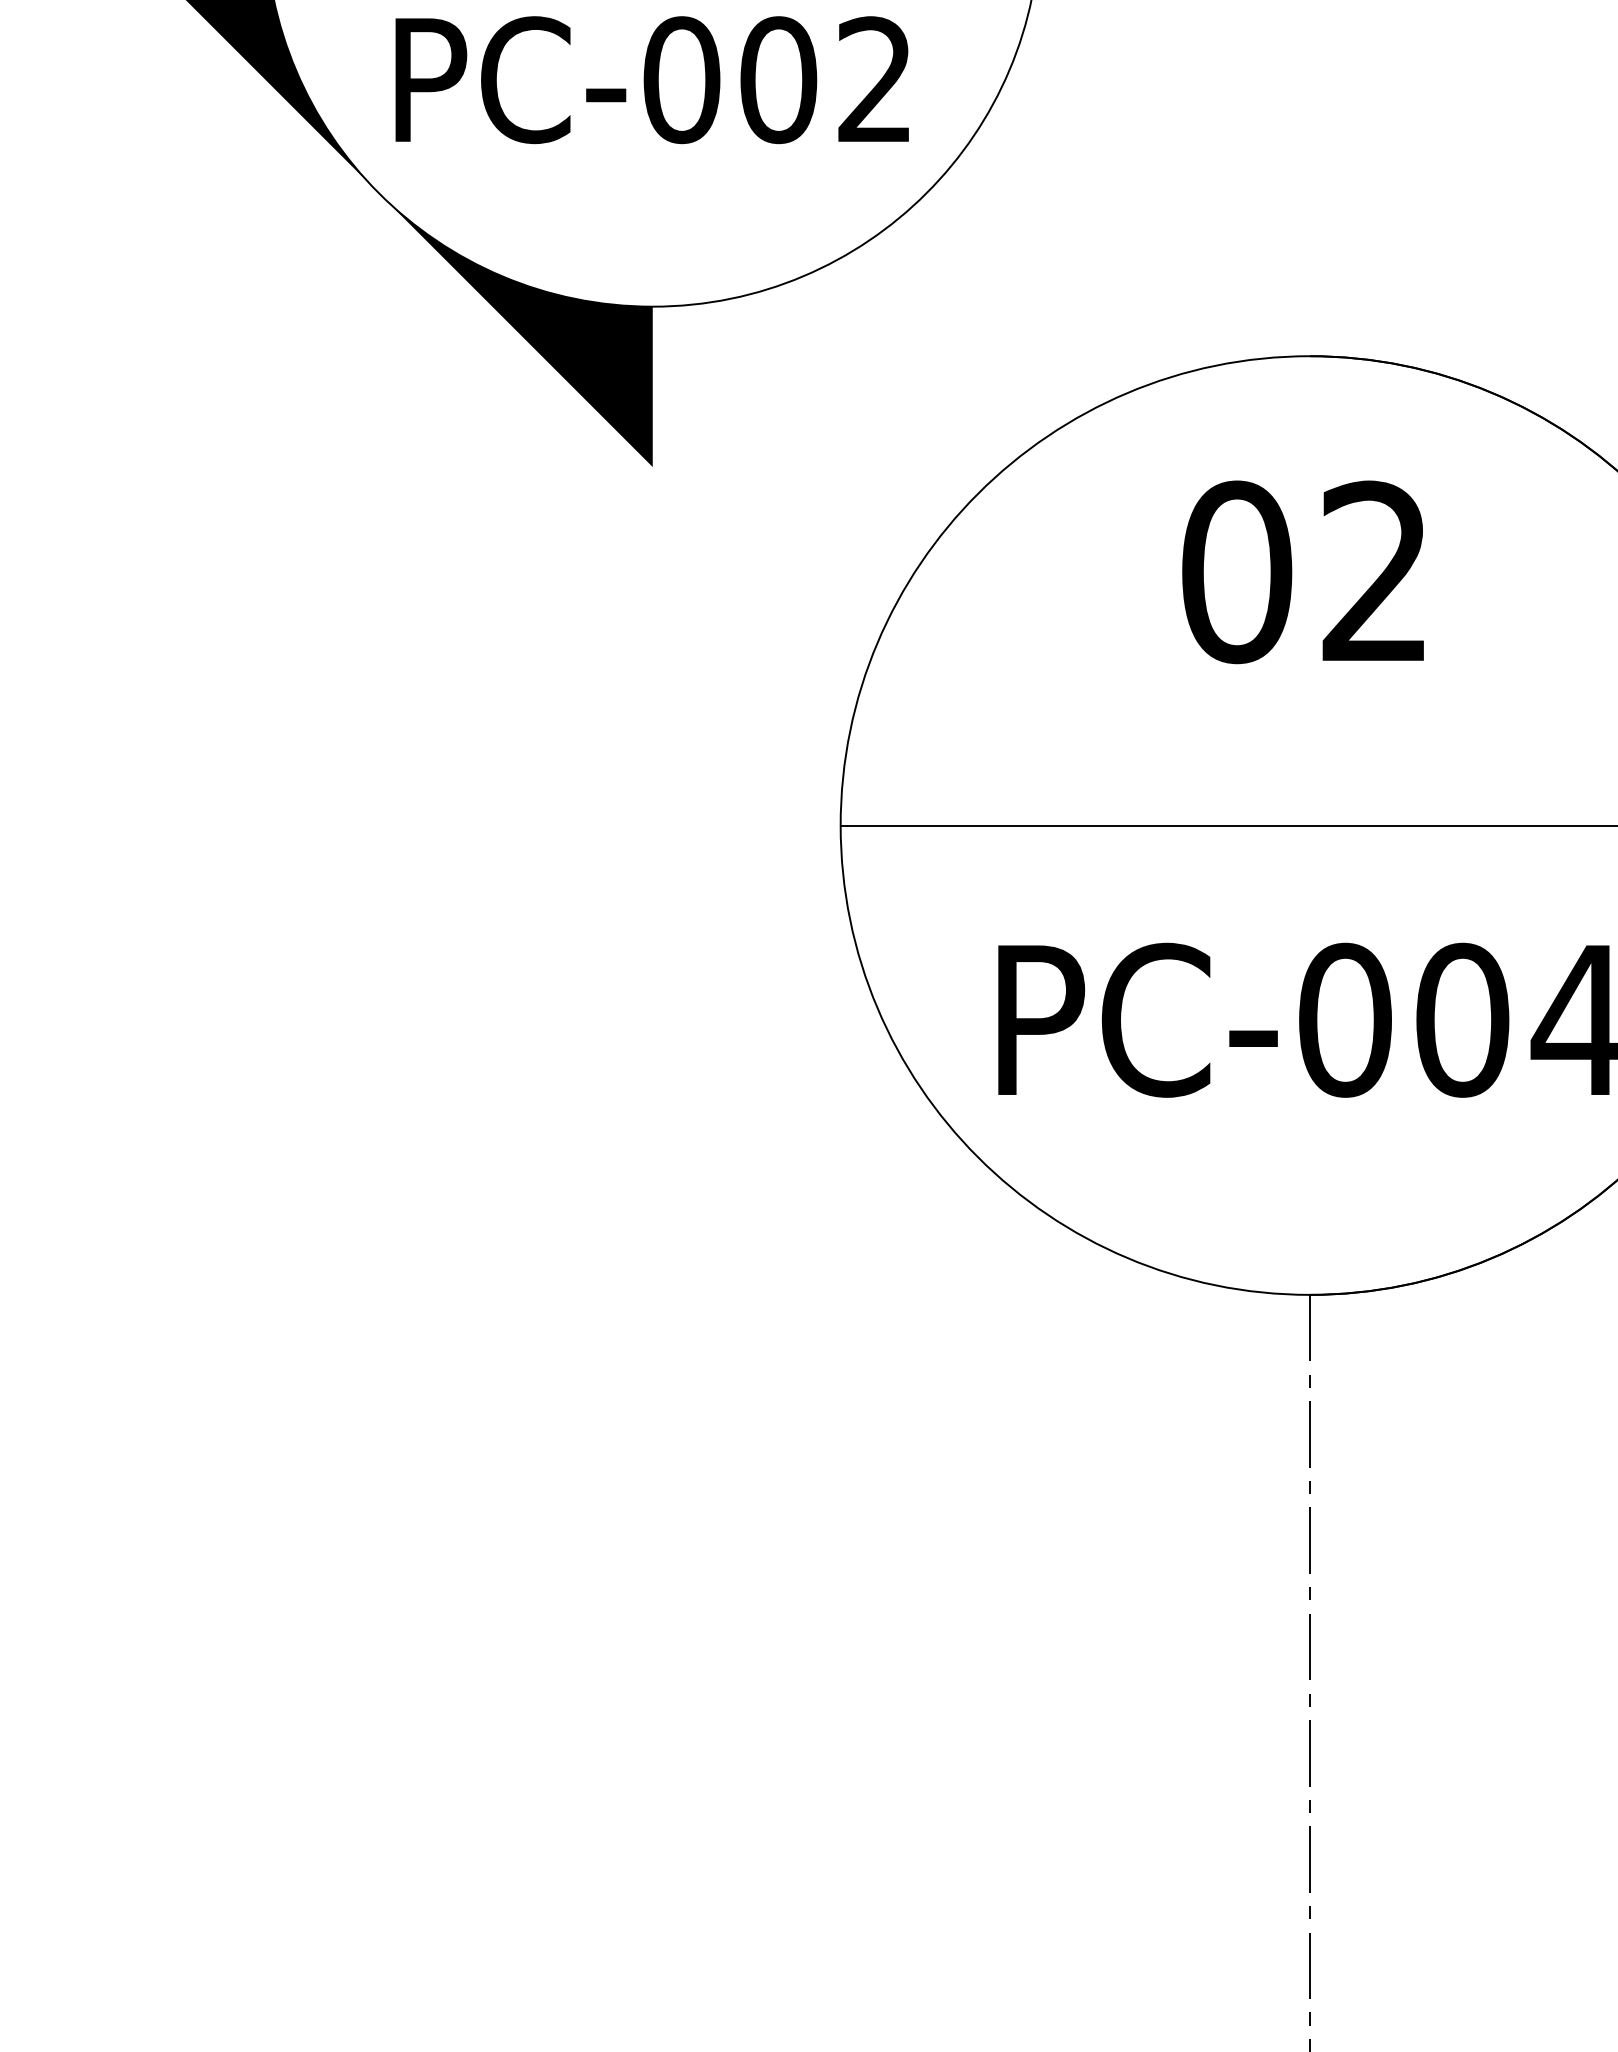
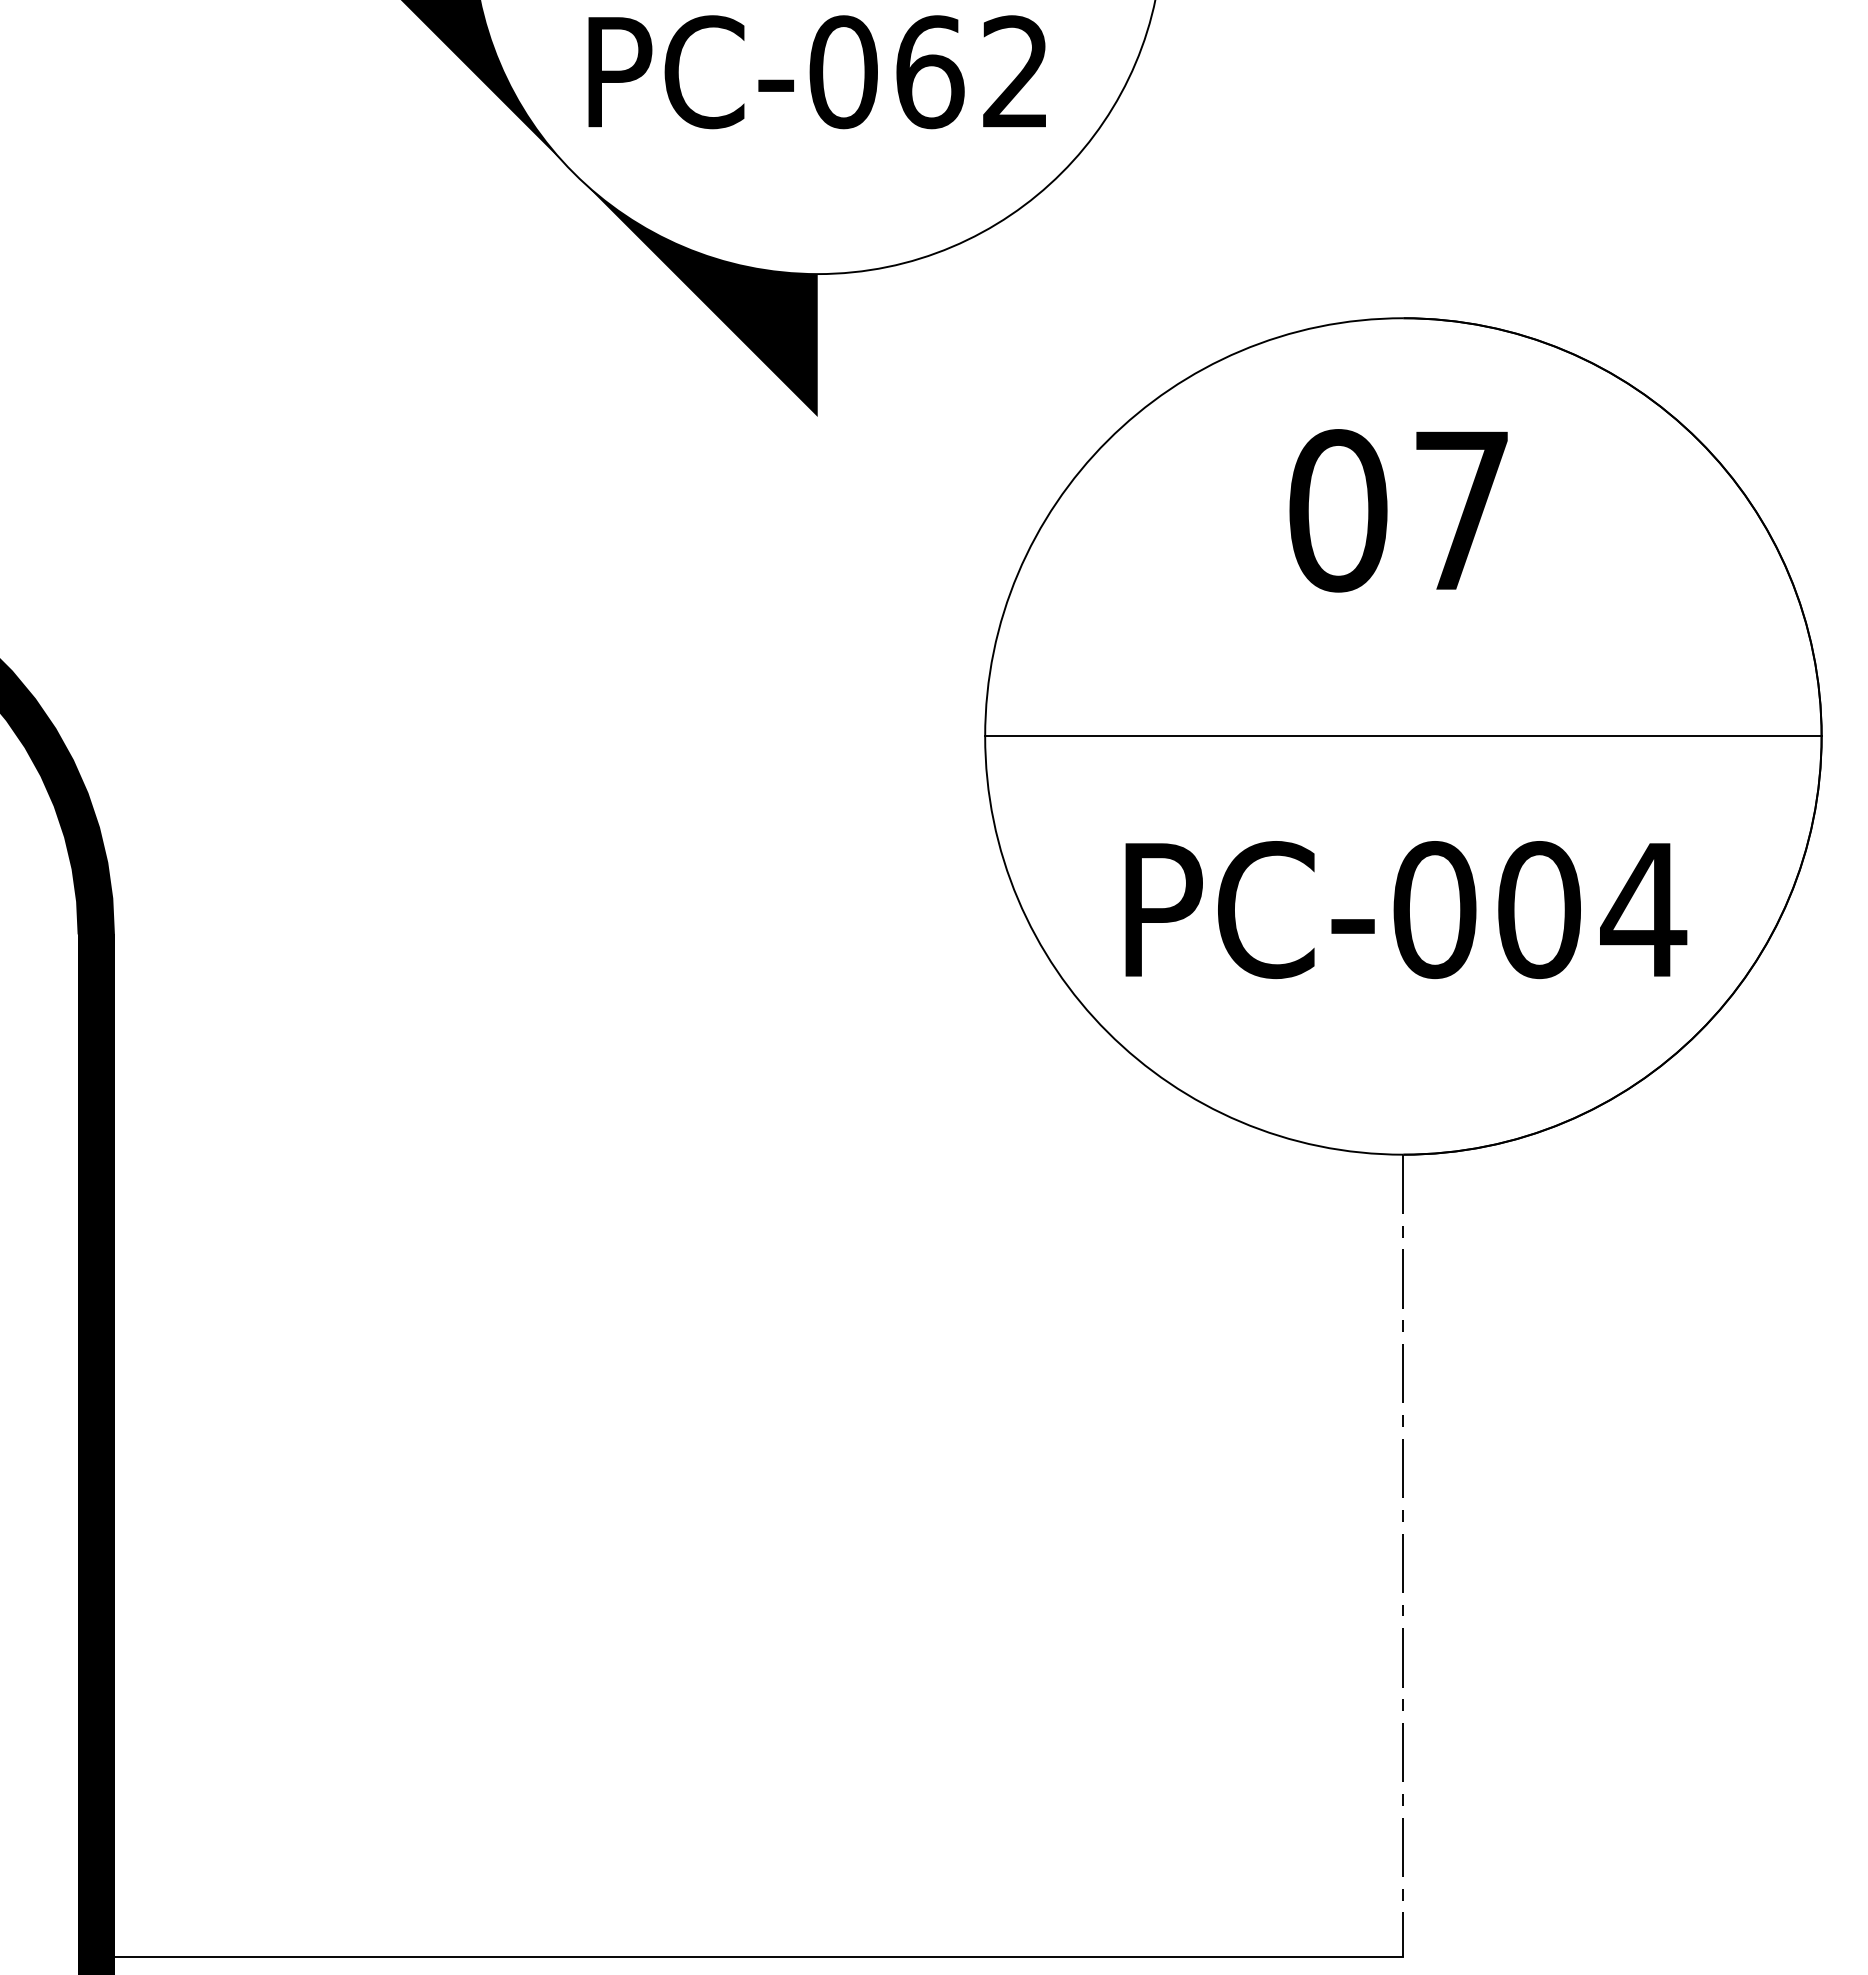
text: (779, 80) -> (930, 72), PC-002 -> PC-062
text: (1374, 570) -> (1460, 509), 02 -> 07

